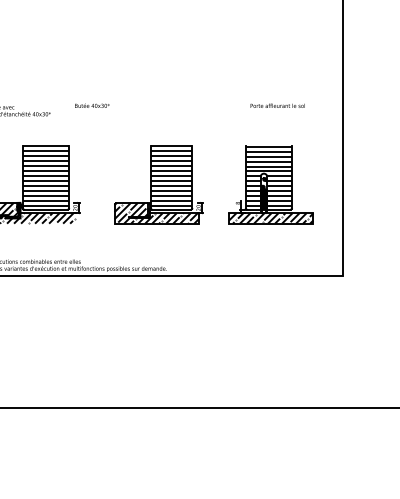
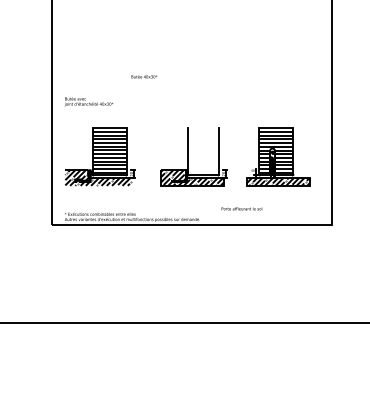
text: (91, 105) -> (143, 76), moved
text: (277, 105) -> (241, 208), moved
hatch: (171, 176) -> (203, 150), removed

